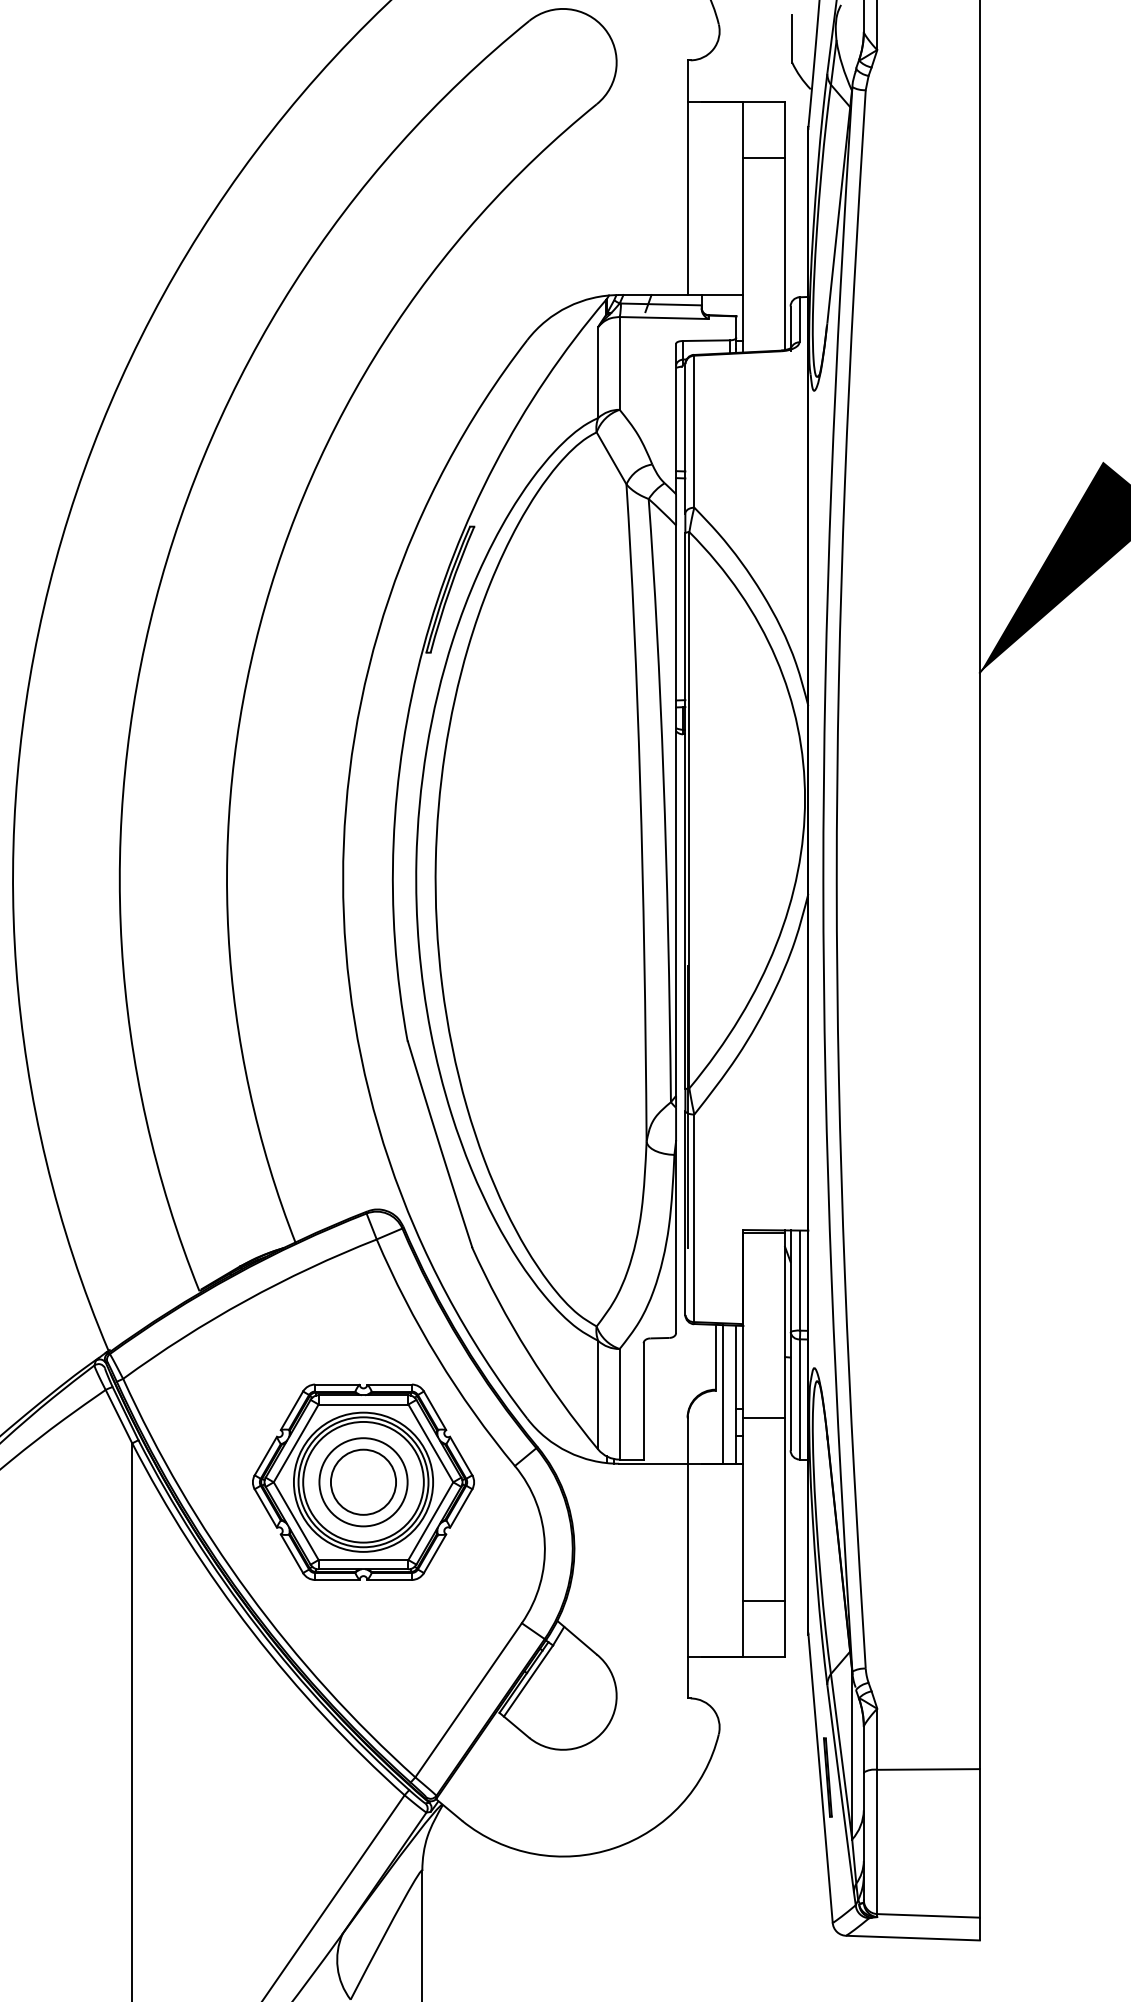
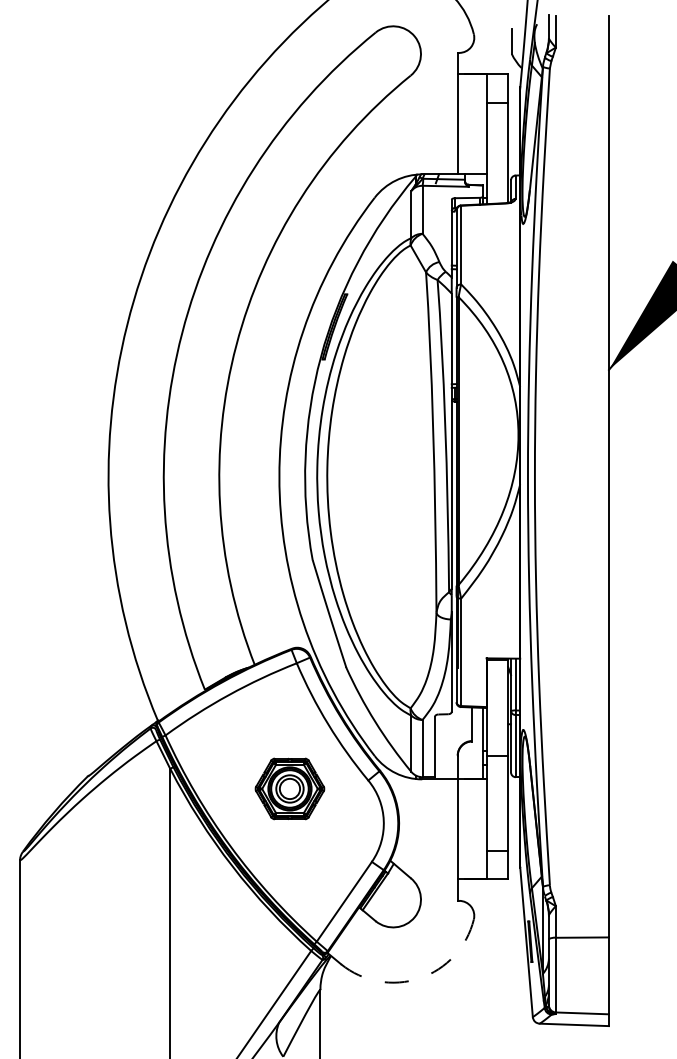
line: (723, 1394) -> (476, 743), removed
part: (362, 1481) -> (289, 788), size x0.6
arc: (613, 1848) -> (419, 978), solid -> dashed

